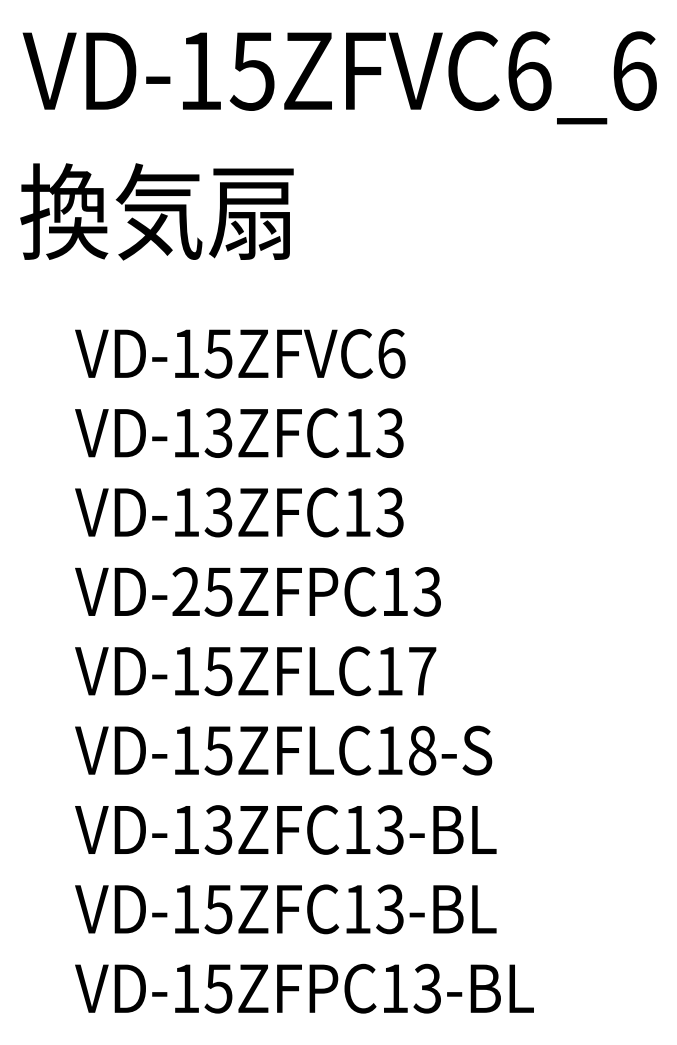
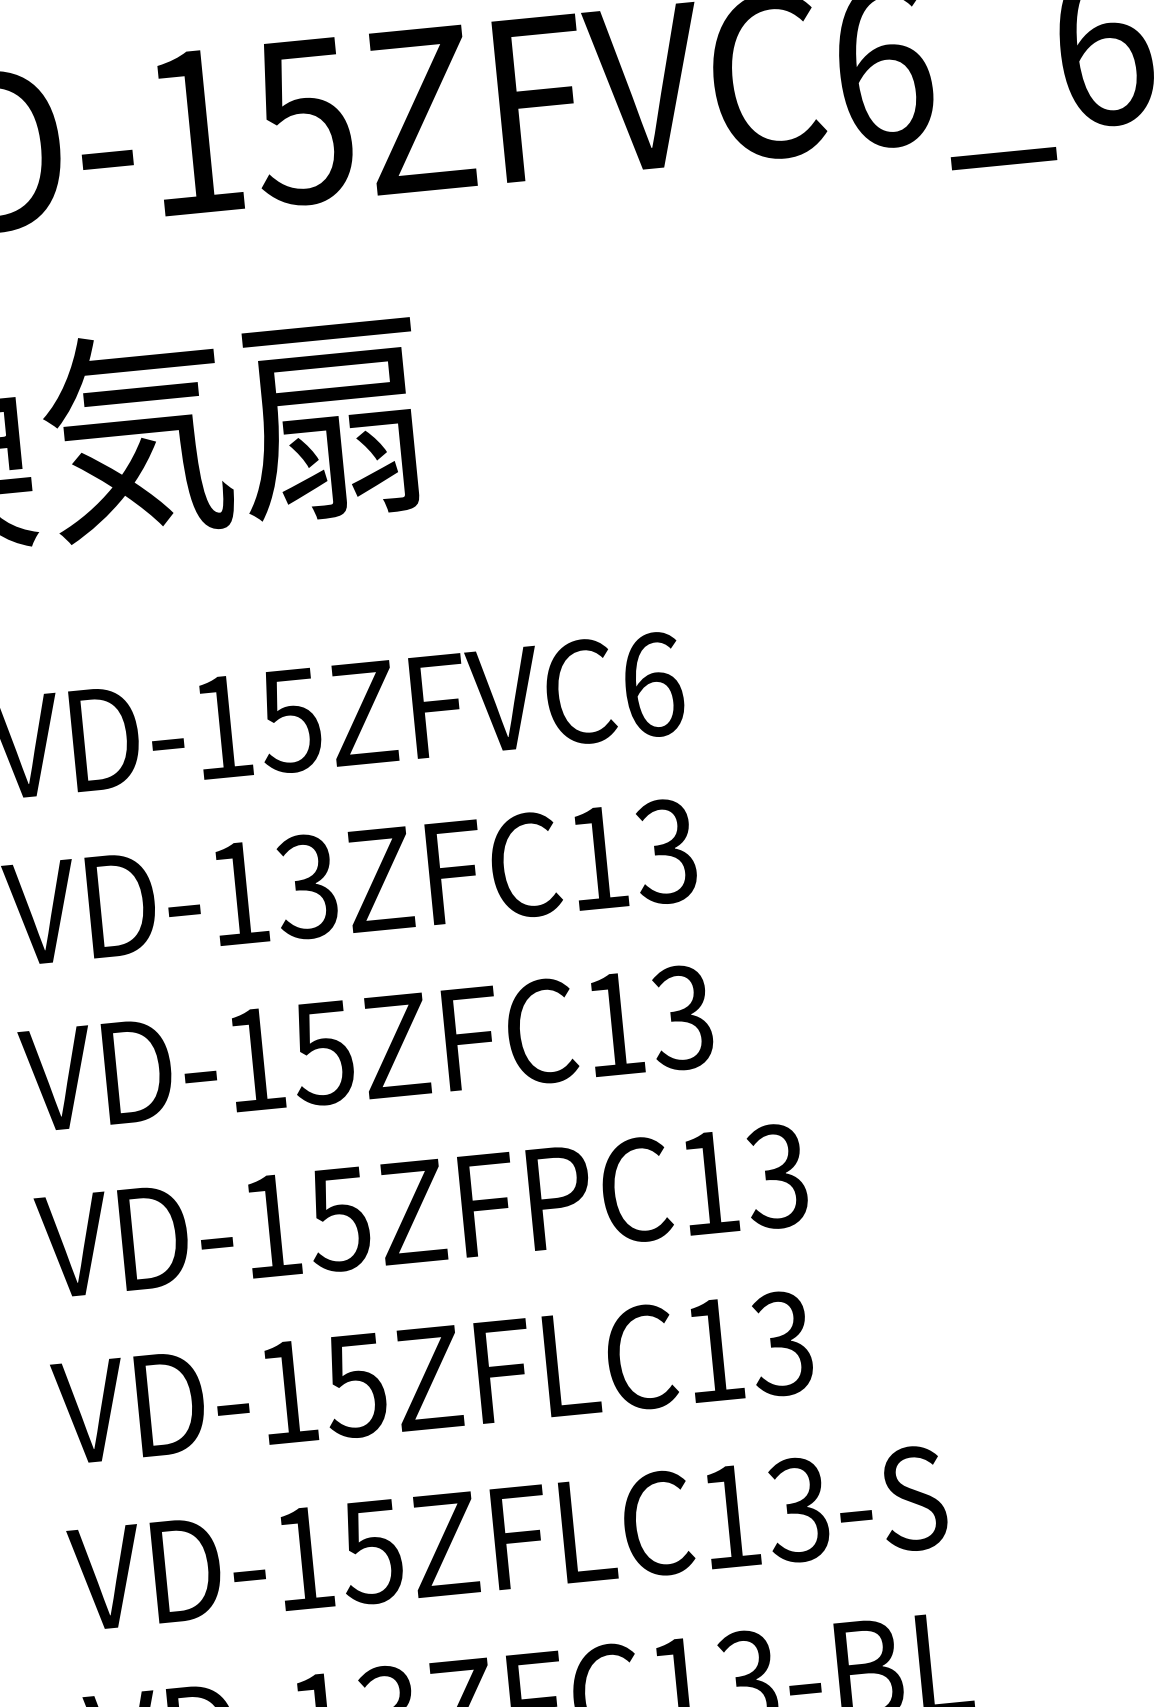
text: (218, 511) -> (322, 1050), VD-13ZFC13 -> VD-15ZFC13
text: (185, 591) -> (269, 1225), VD-25ZFPC13 -> VD-15ZFPC13
text: (422, 671) -> (782, 1344), VD-15ZFLC17 -> VD-15ZFLC13
text: (422, 750) -> (799, 1509), VD-15ZFLC18-S -> VD-15ZFLC13-S

